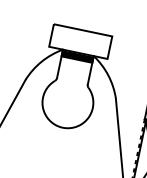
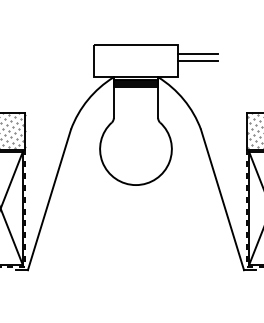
line: (124, 45) -> (197, 53), added
line: (123, 50) -> (197, 61), added

